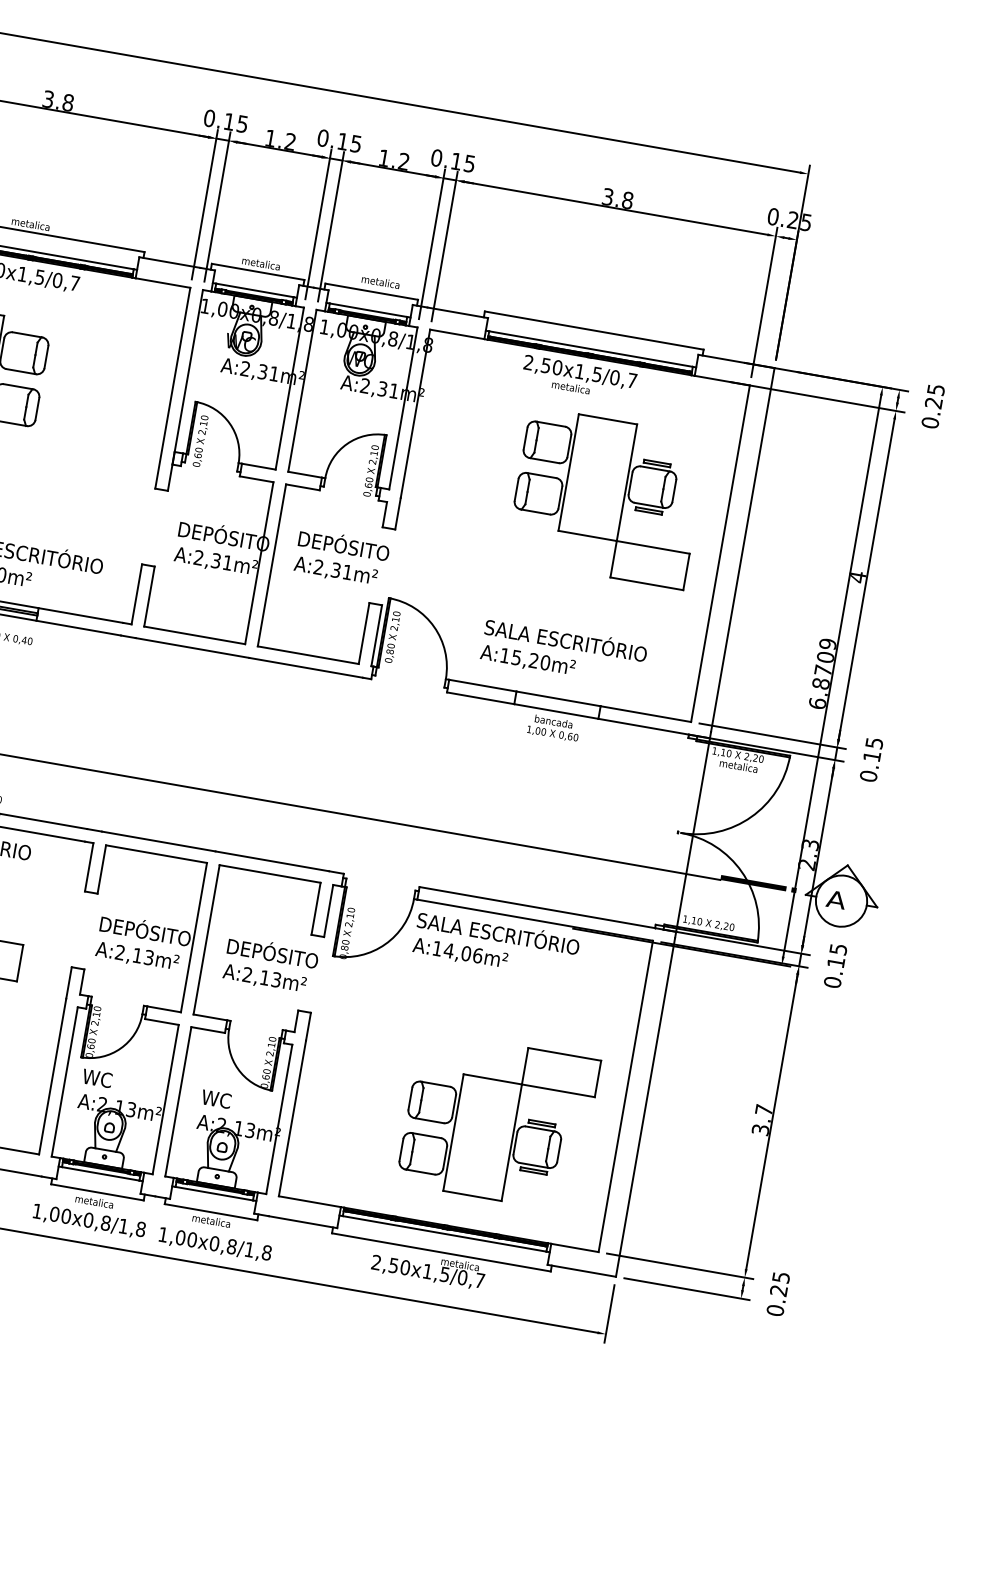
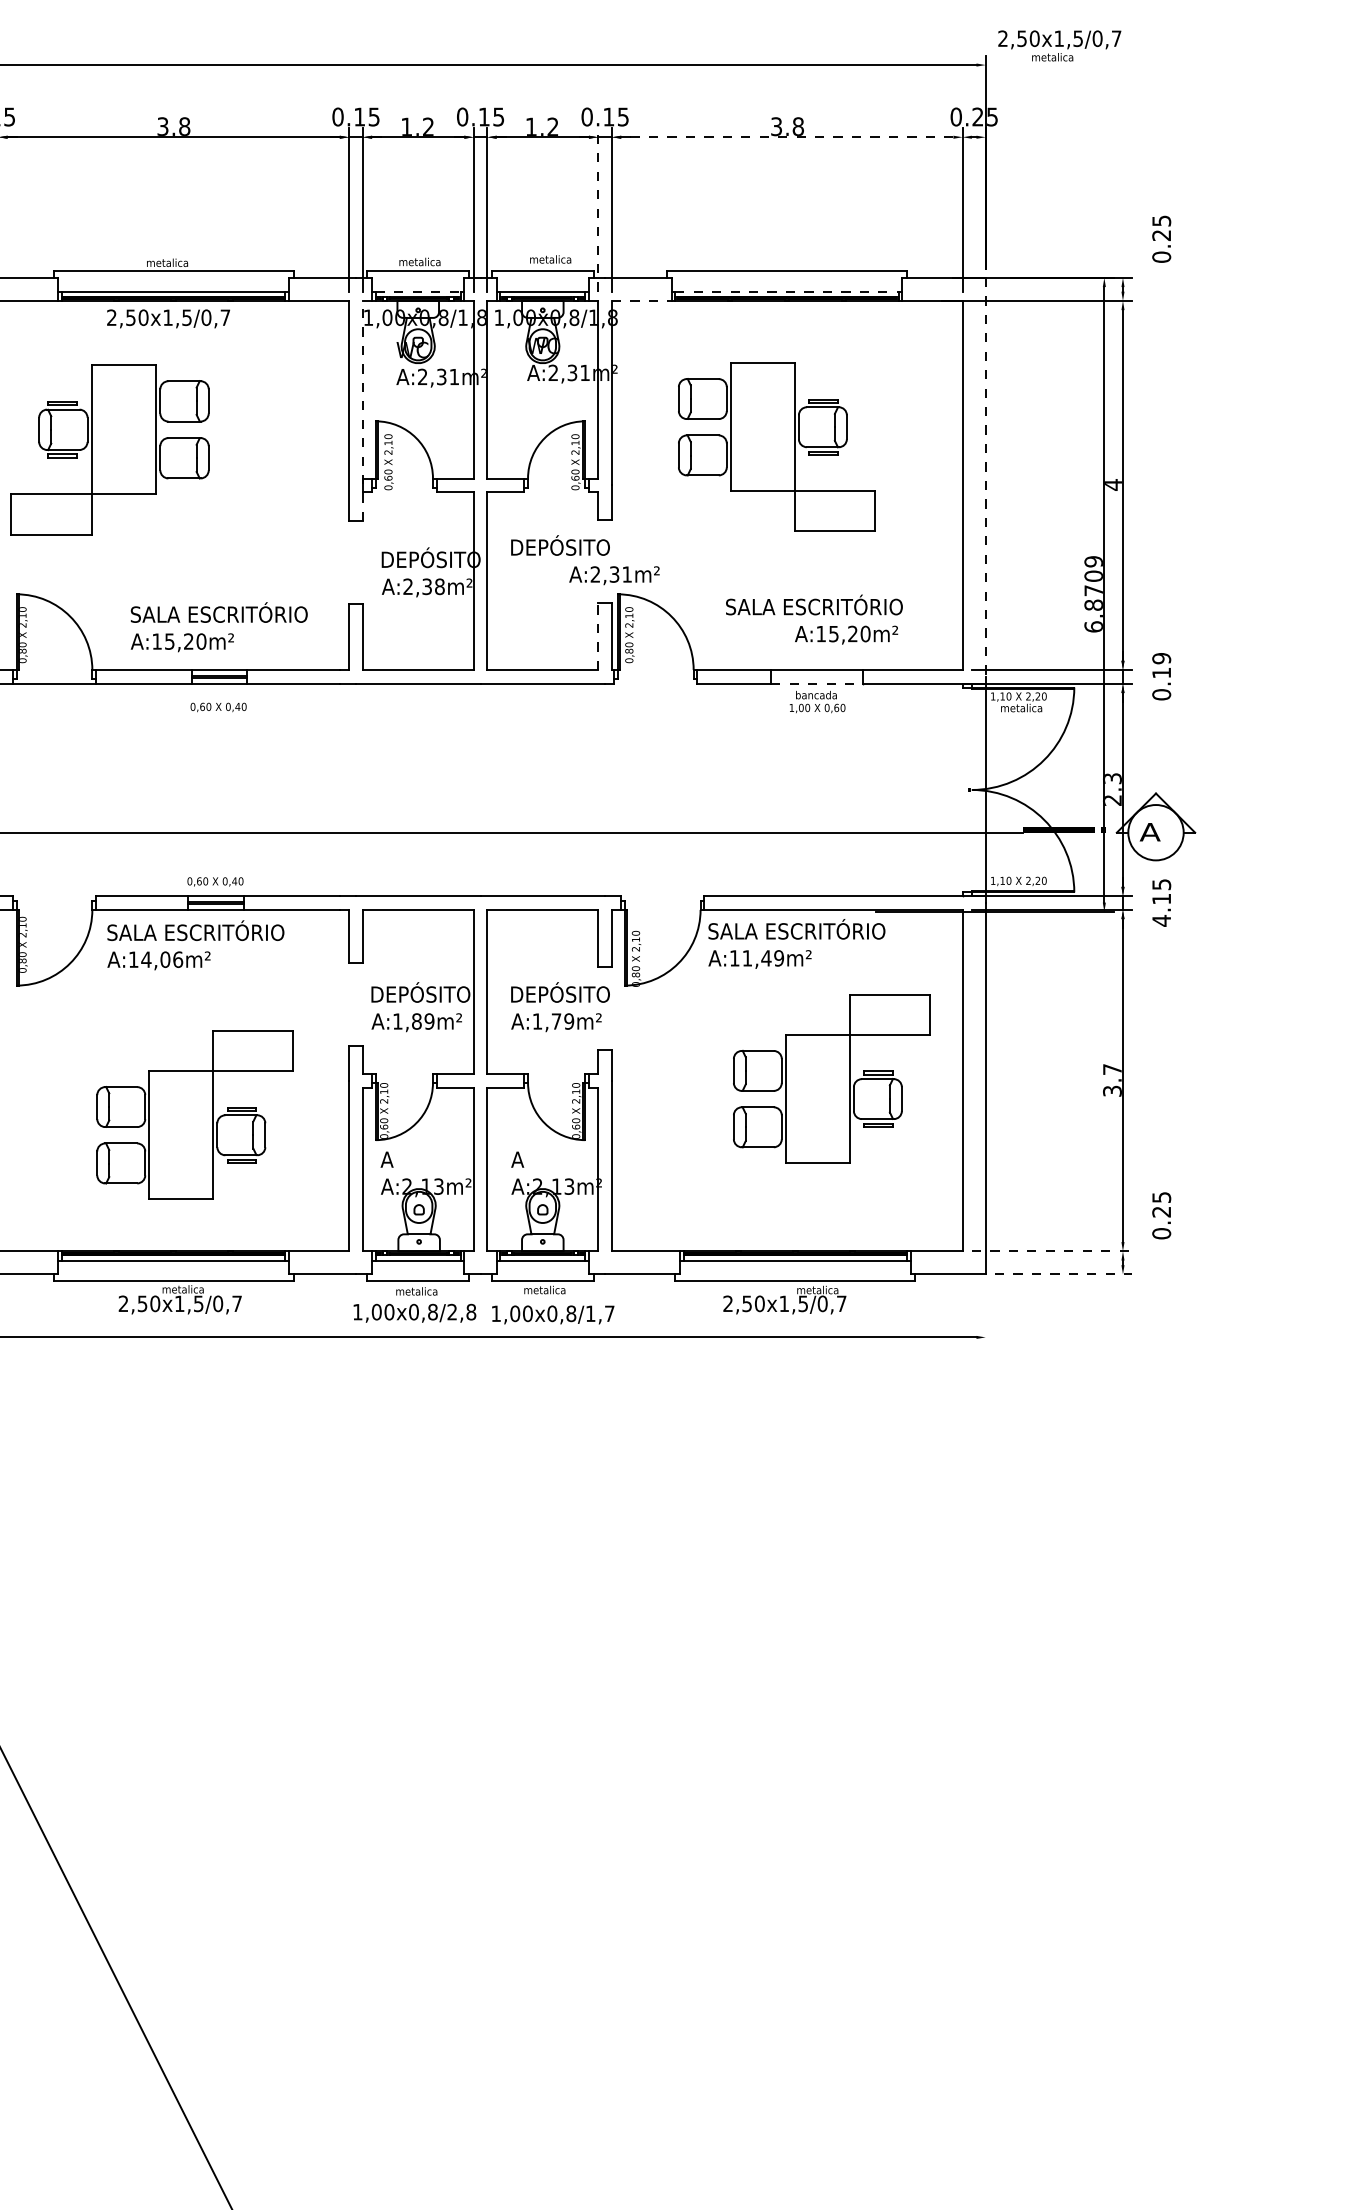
line: (615, 208) -> (786, 137), solid -> dashed
line: (432, 244) -> (598, 209), solid -> dashed
line: (255, 290) -> (418, 291), solid -> dashed
line: (457, 333) -> (641, 300), solid -> dashed
line: (590, 348) -> (786, 291), solid -> dashed
text: (579, 377) -> (1059, 45), moved
line: (185, 389) -> (362, 410), solid -> dashed
text: (933, 405) -> (1161, 238), moved
part: (607, 497) -> (776, 446), moved
line: (742, 550) -> (985, 477), solid -> dashed
text: (227, 562) -> (439, 586), A:2,31m² -> A:2,38m²
text: (335, 571) -> (614, 575), moved
line: (364, 633) -> (598, 636), solid -> dashed
text: (527, 660) -> (846, 634), moved
line: (556, 711) -> (817, 683), solid -> dashed
text: (874, 743) -> (1161, 658), 0.15 -> 0.19
text: (463, 953) -> (763, 958), A:14,06m² -> A:11,49m²
text: (134, 955) -> (413, 1021), A:2,13m² -> A:1,89m²
text: (262, 977) -> (553, 1021), A:2,13m² -> A:1,79m²
text: (832, 982) -> (1161, 920), 0.15 -> 4.15
text: (97, 1078) -> (396, 1159), WC -> A
text: (216, 1099) -> (527, 1159), WC -> A
part: (498, 1121) -> (831, 1078), moved
text: (122, 1225) -> (451, 1311), 1,00x0,8/1,8 -> 1,00x0,8/2,8
text: (266, 1252) -> (609, 1313), 1,00x0,8/1,8 -> 1,00x0,8/1,7
line: (680, 1266) -> (1052, 1251), solid -> dashed
line: (686, 1289) -> (1063, 1274), solid -> dashed
text: (778, 1293) -> (1161, 1215), moved
line: (609, 1313) -> (985, 1314), removed

